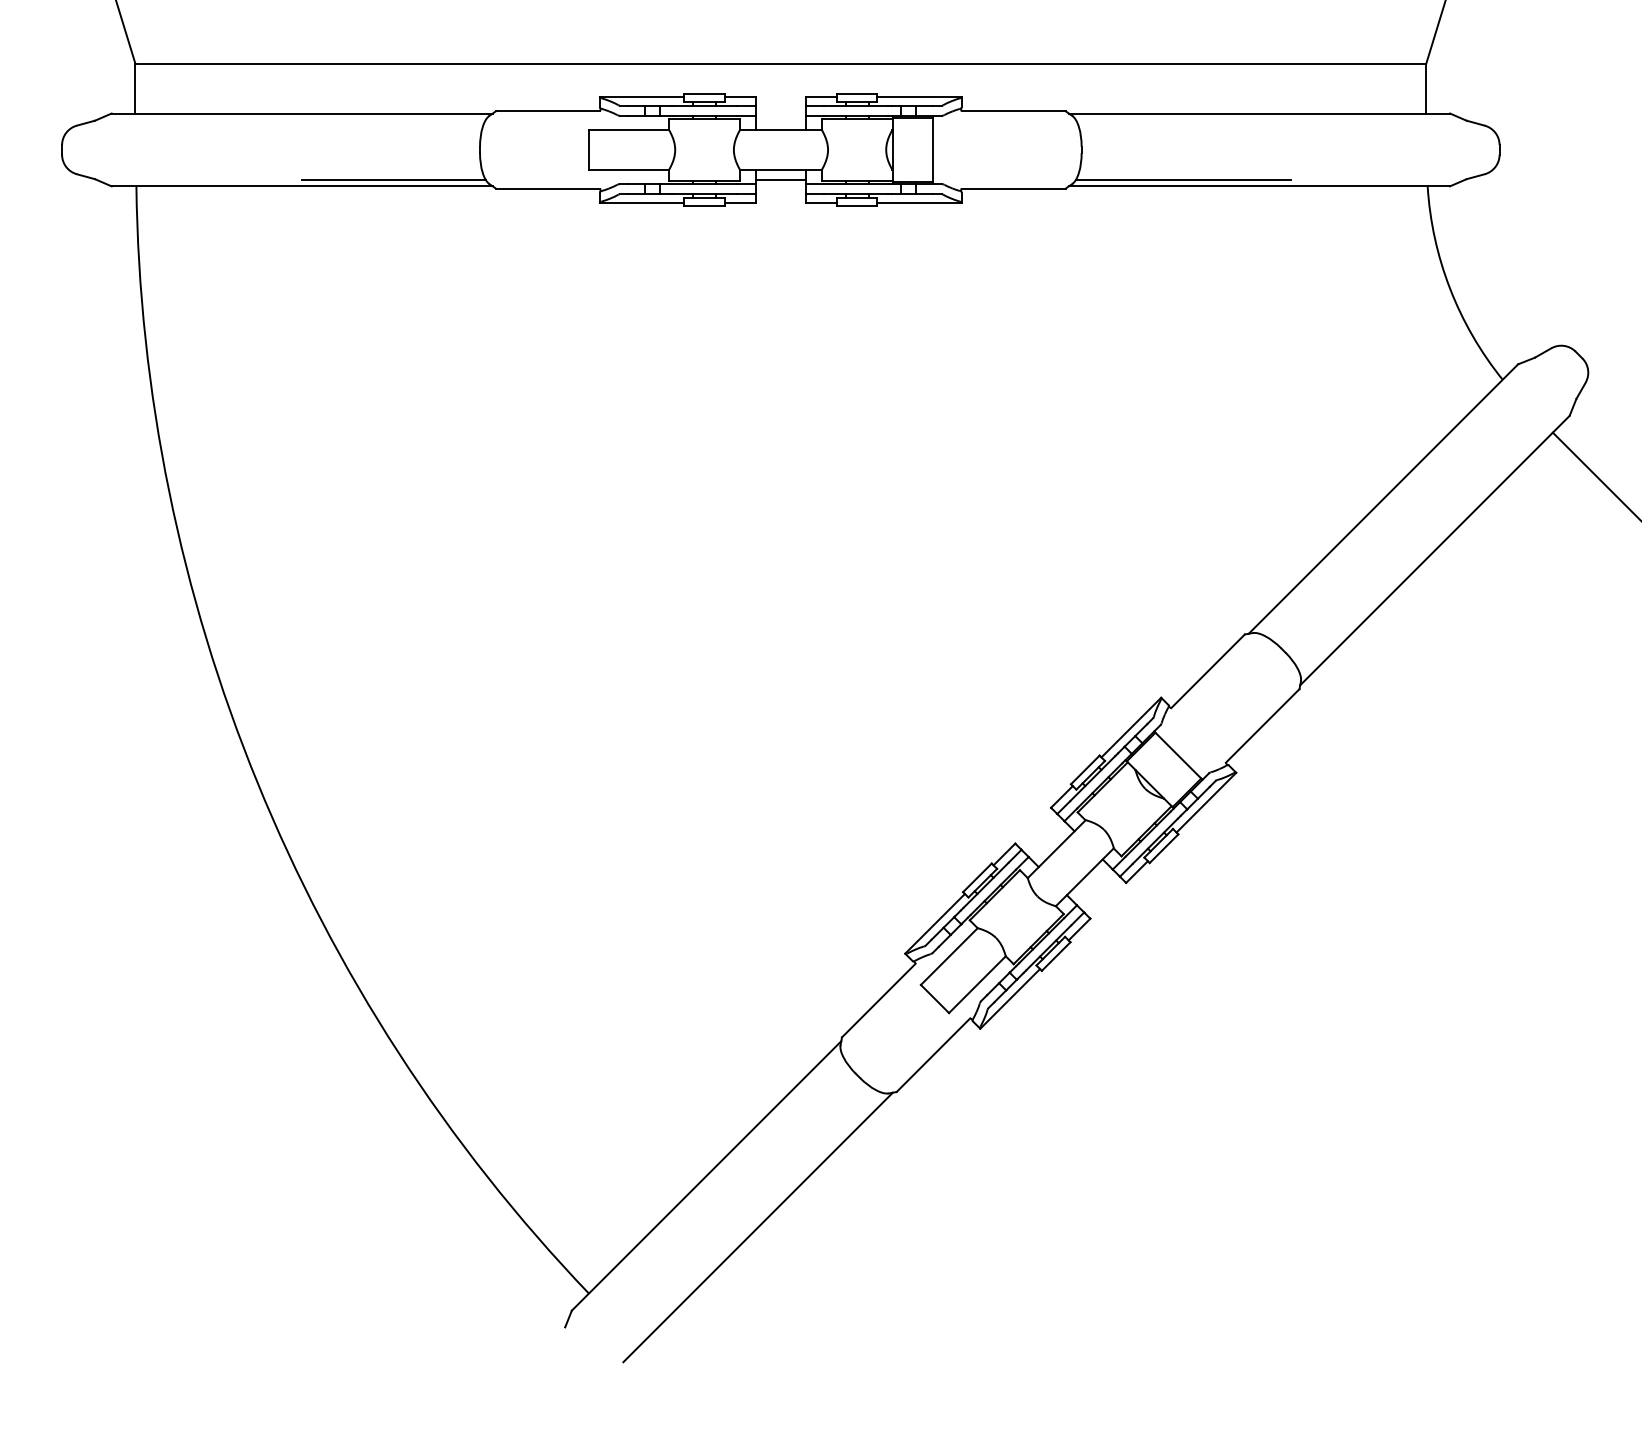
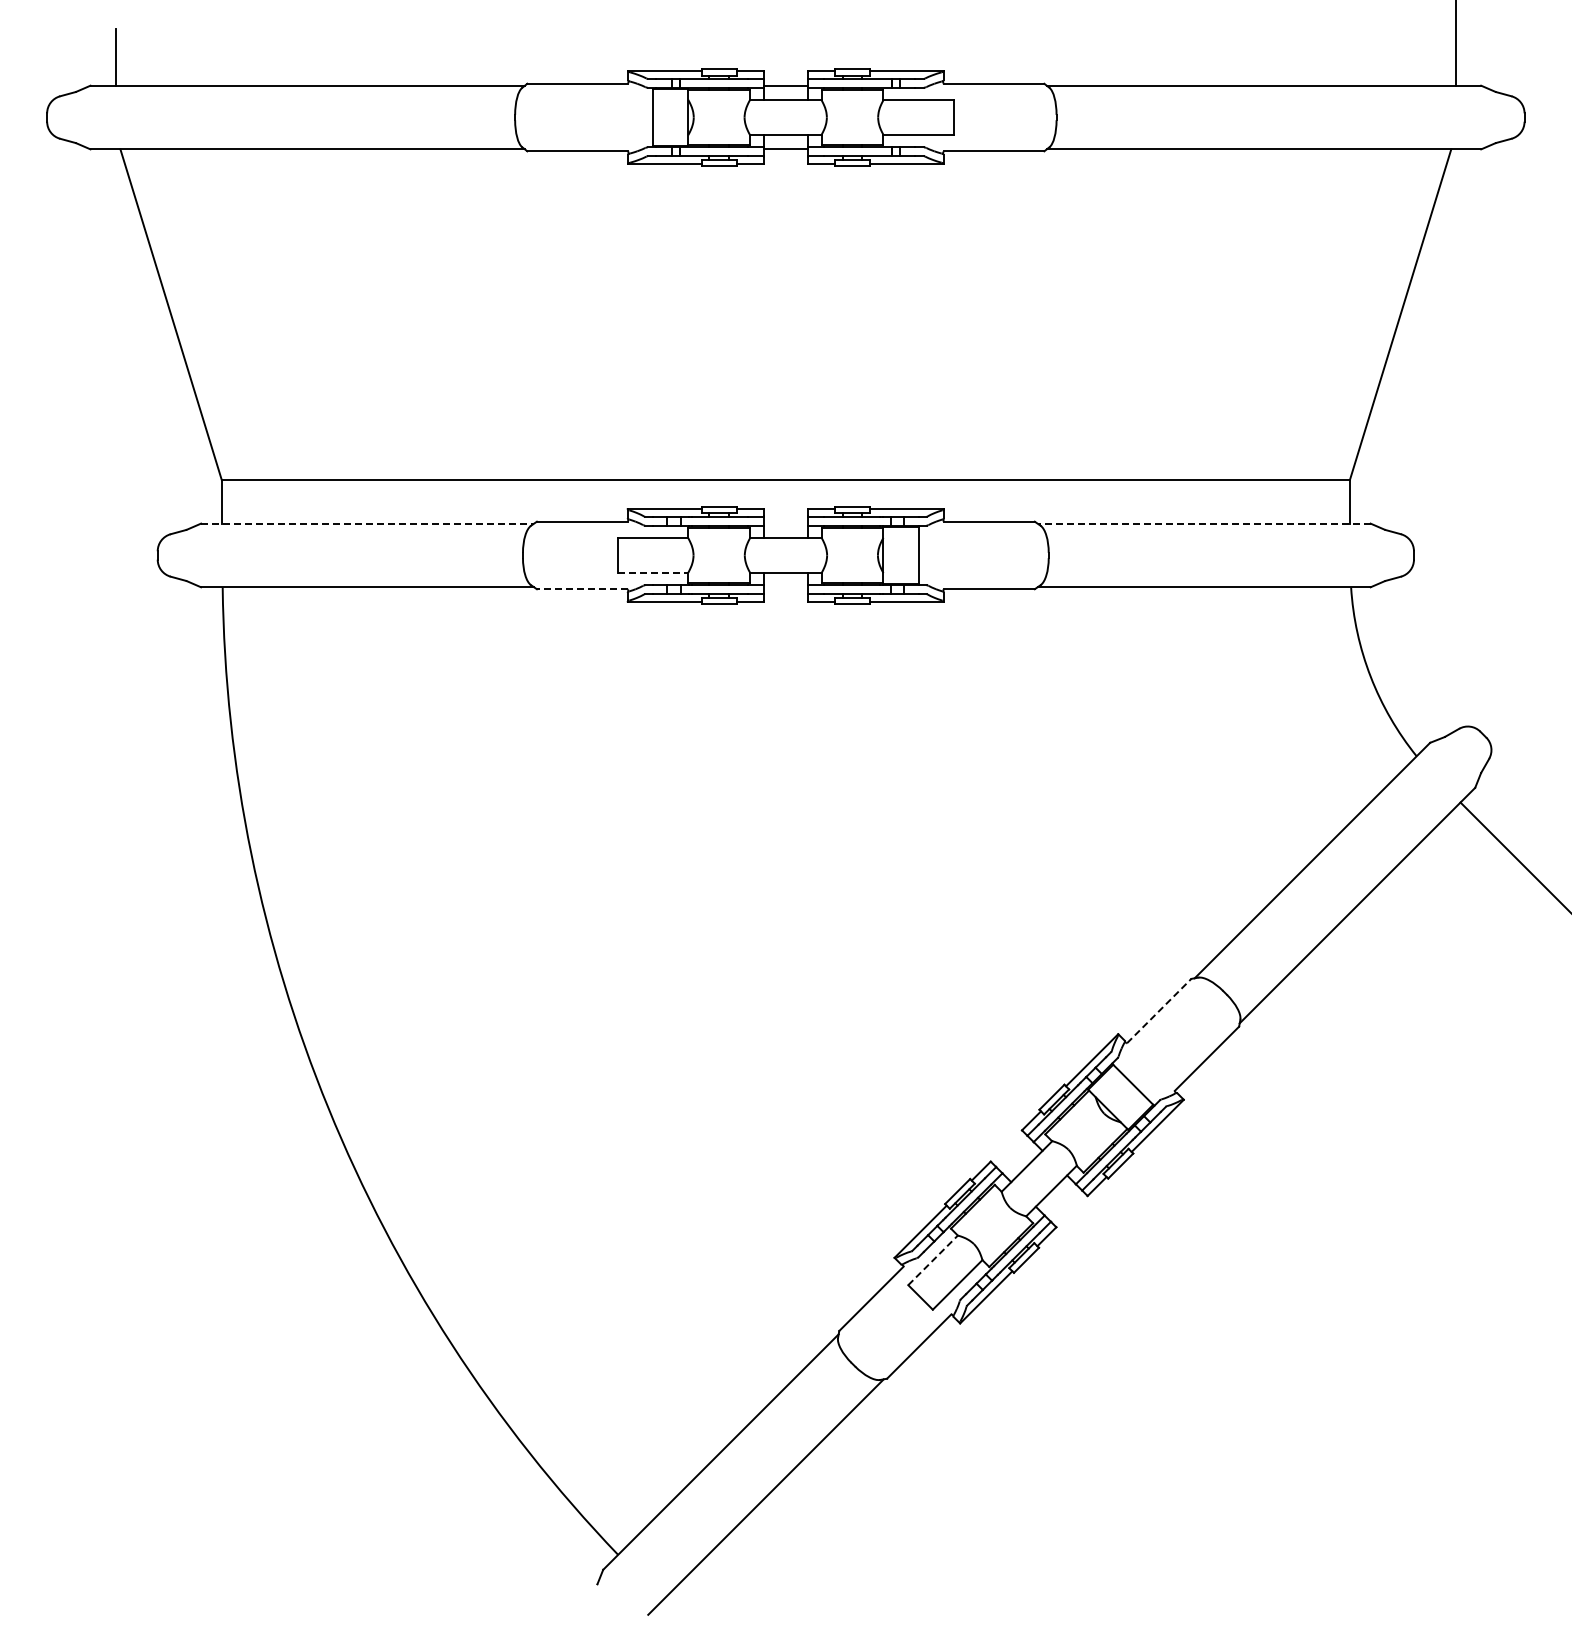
line: (302, 113) -> (367, 523), solid -> dashed
line: (1259, 113) -> (1204, 523), solid -> dashed
line: (629, 169) -> (653, 572), solid -> dashed
line: (393, 180) -> (447, 582), removed
line: (780, 180) -> (785, 582), removed
line: (1183, 180) -> (1137, 582), removed
line: (546, 188) -> (581, 589), solid -> dashed
line: (1208, 670) -> (1159, 1010), solid -> dashed
line: (949, 956) -> (933, 1260), solid -> dashed

